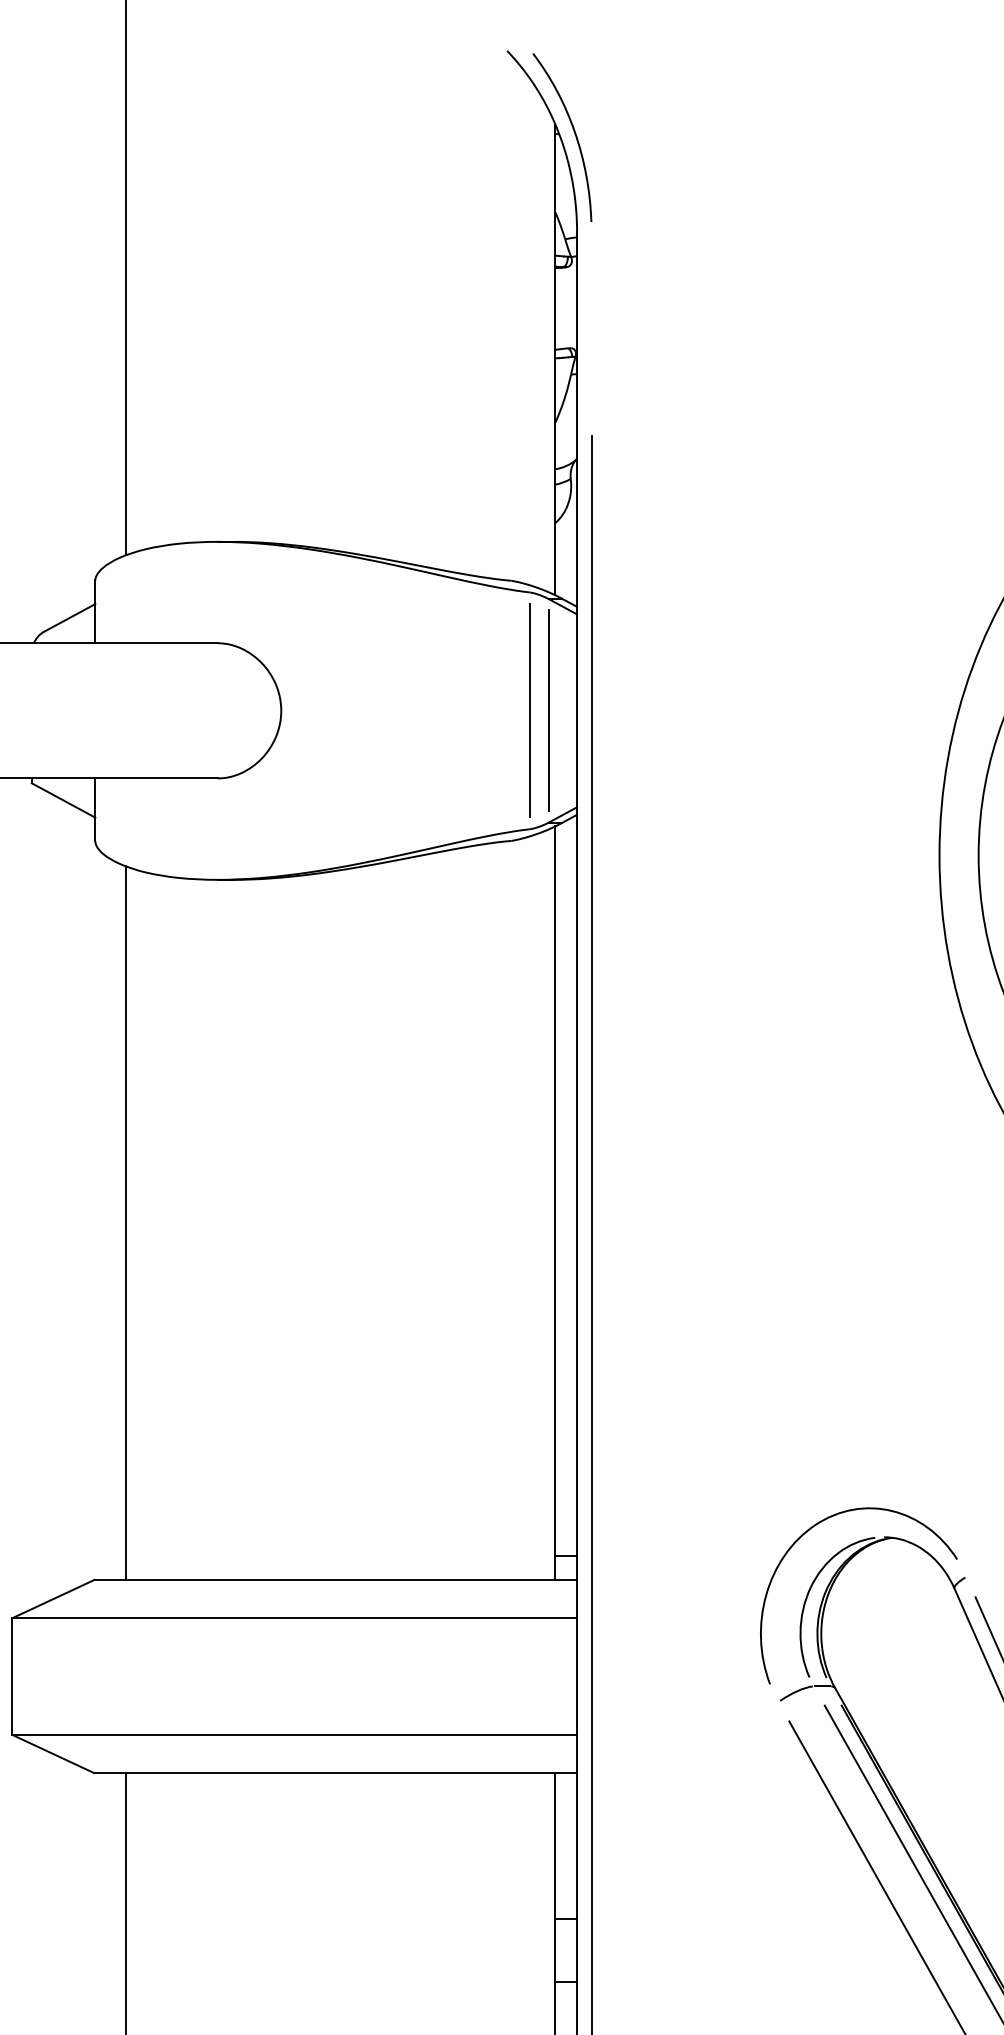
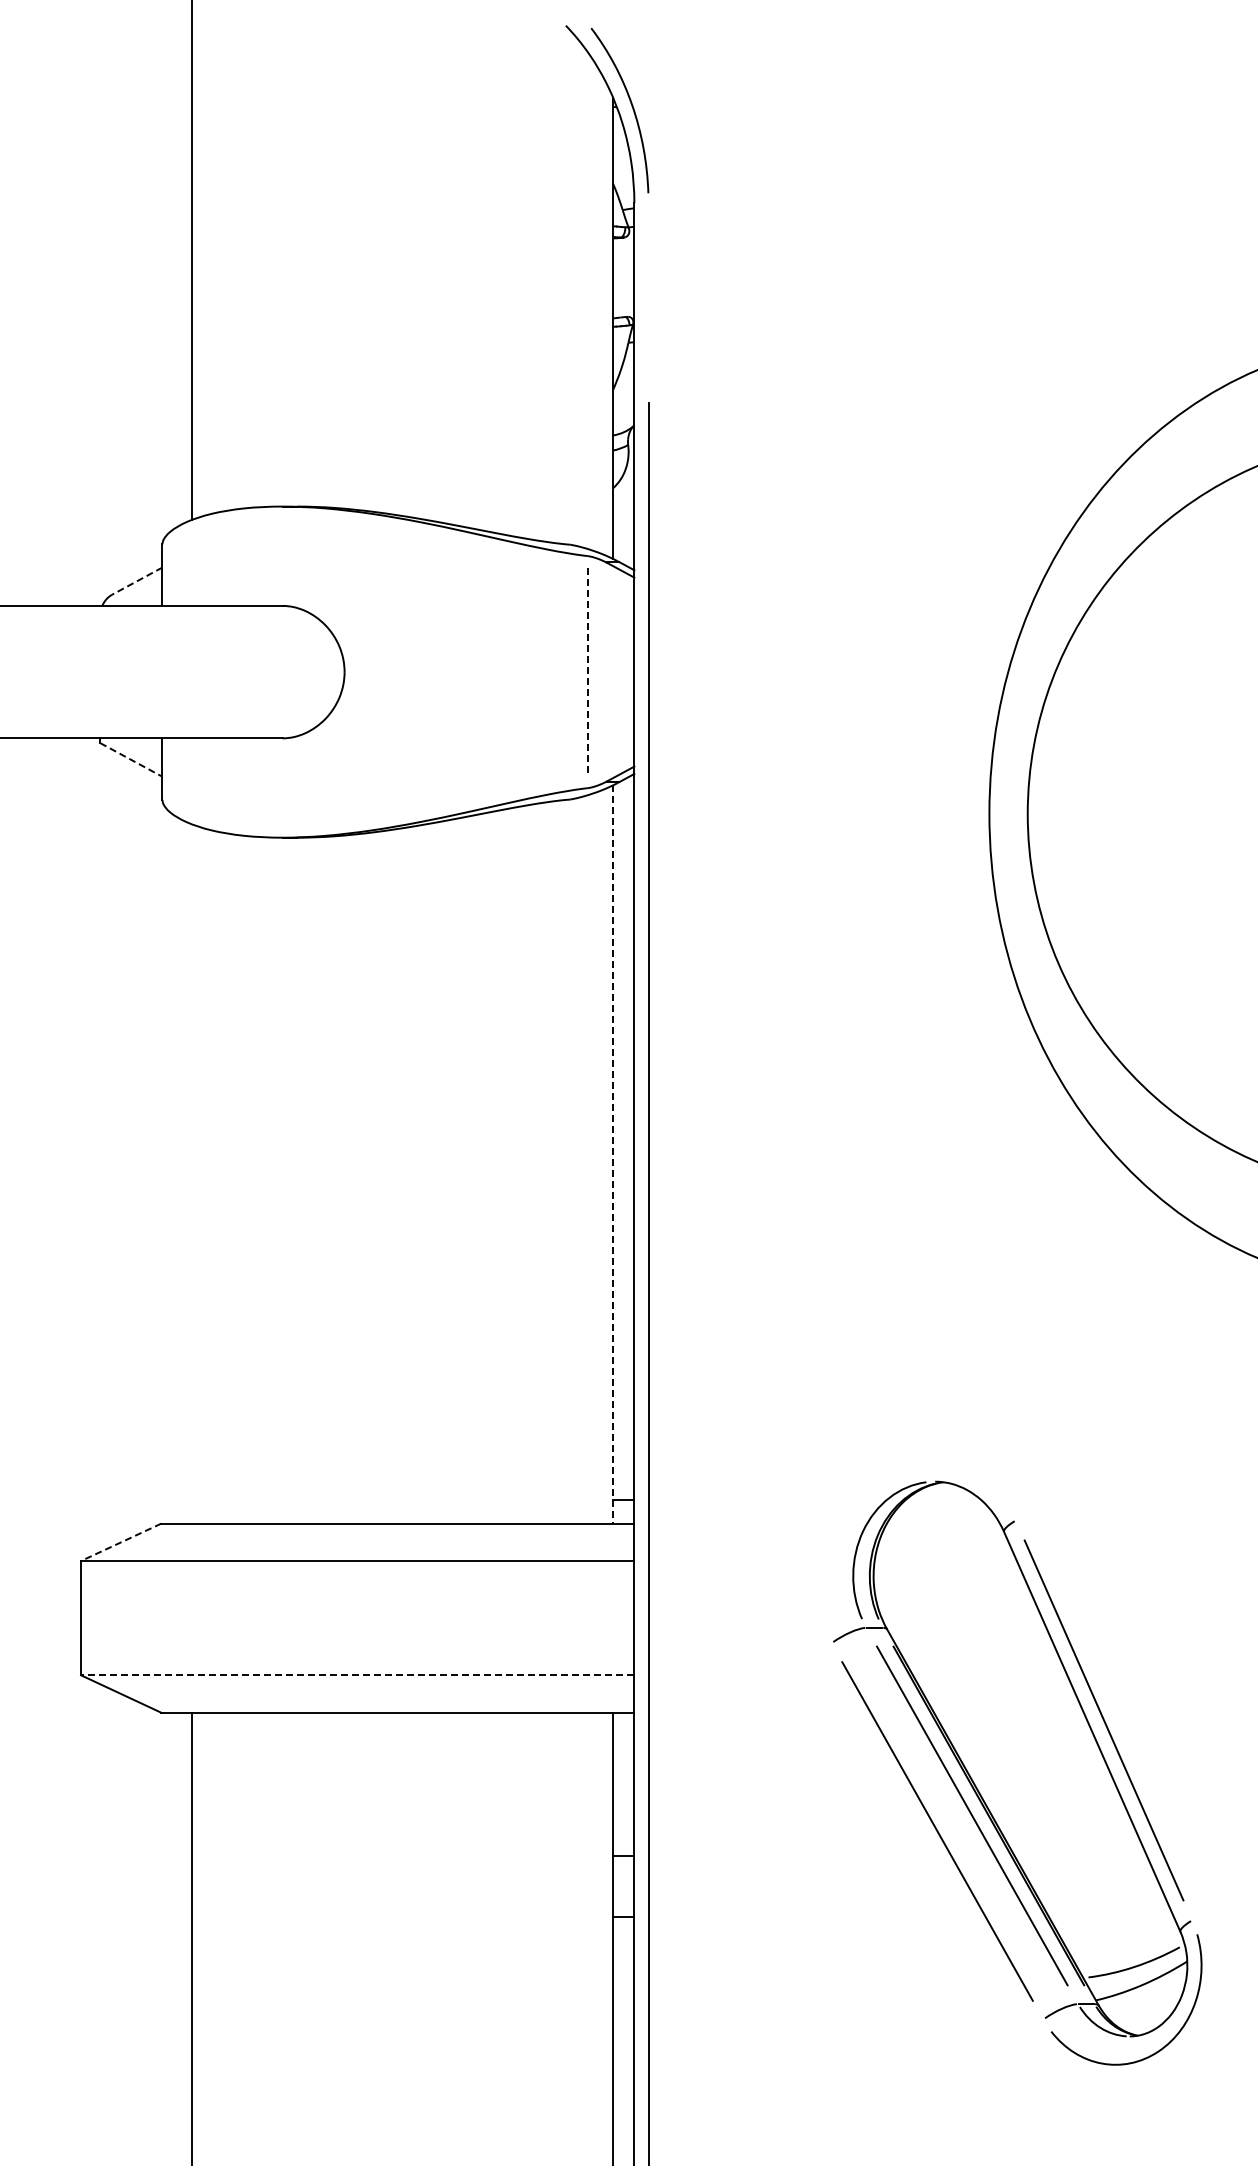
line: (69, 618) -> (137, 581), solid -> dashed
line: (549, 710) -> (607, 671), removed
line: (529, 711) -> (587, 672), solid -> dashed
line: (63, 801) -> (131, 760), solid -> dashed
line: (555, 1203) -> (613, 1154), solid -> dashed
line: (126, 1222) -> (192, 1173), removed
curve: (805, 1533) -> (858, 1478), removed
line: (52, 1599) -> (120, 1542), solid -> dashed
line: (294, 1735) -> (357, 1675), solid -> dashed

